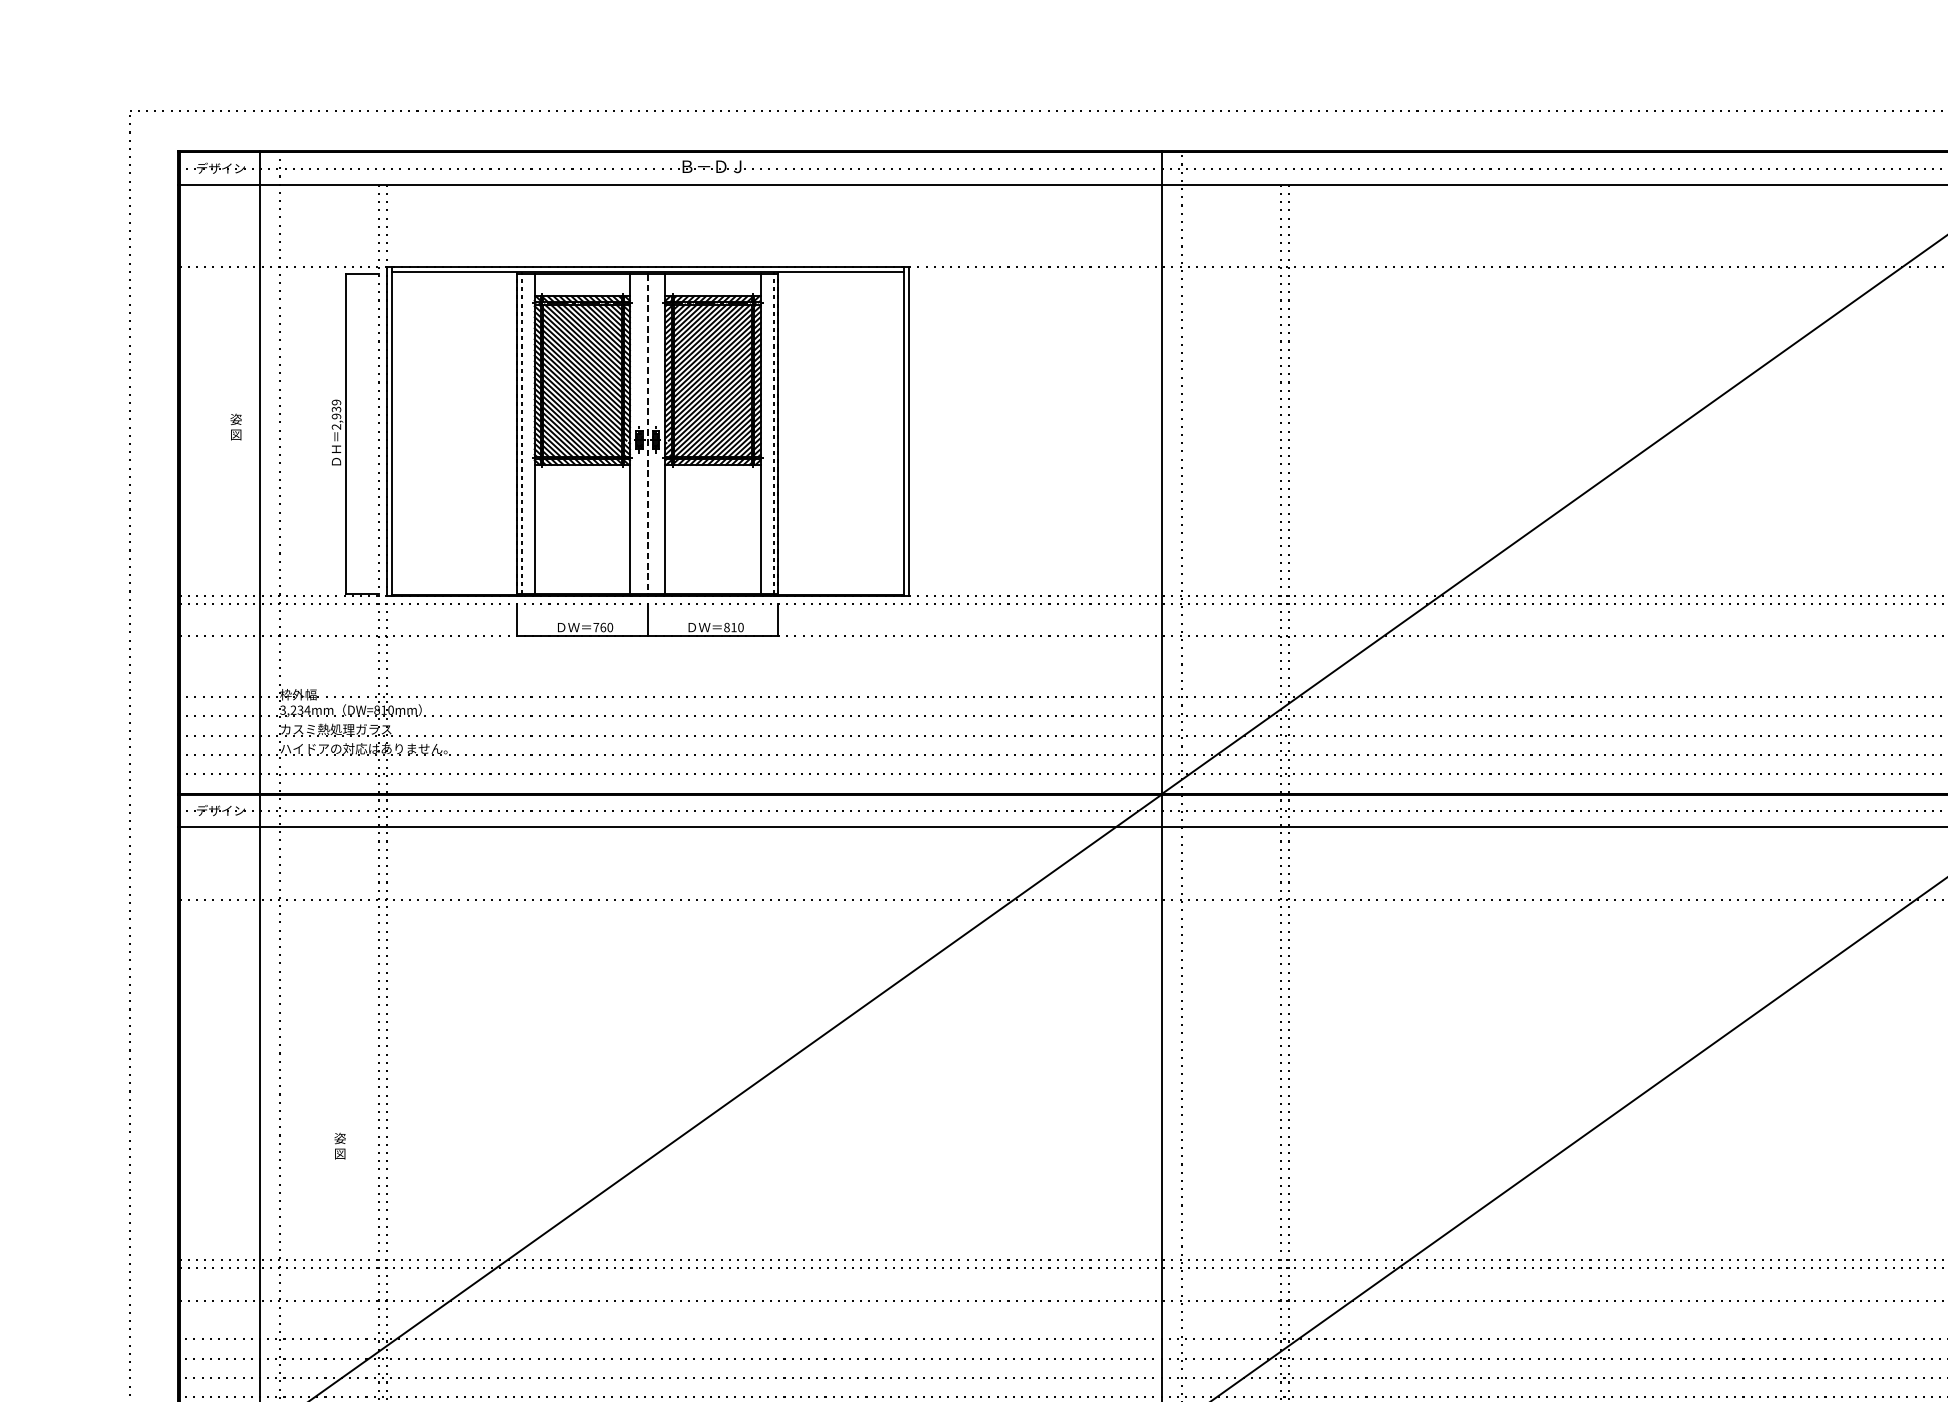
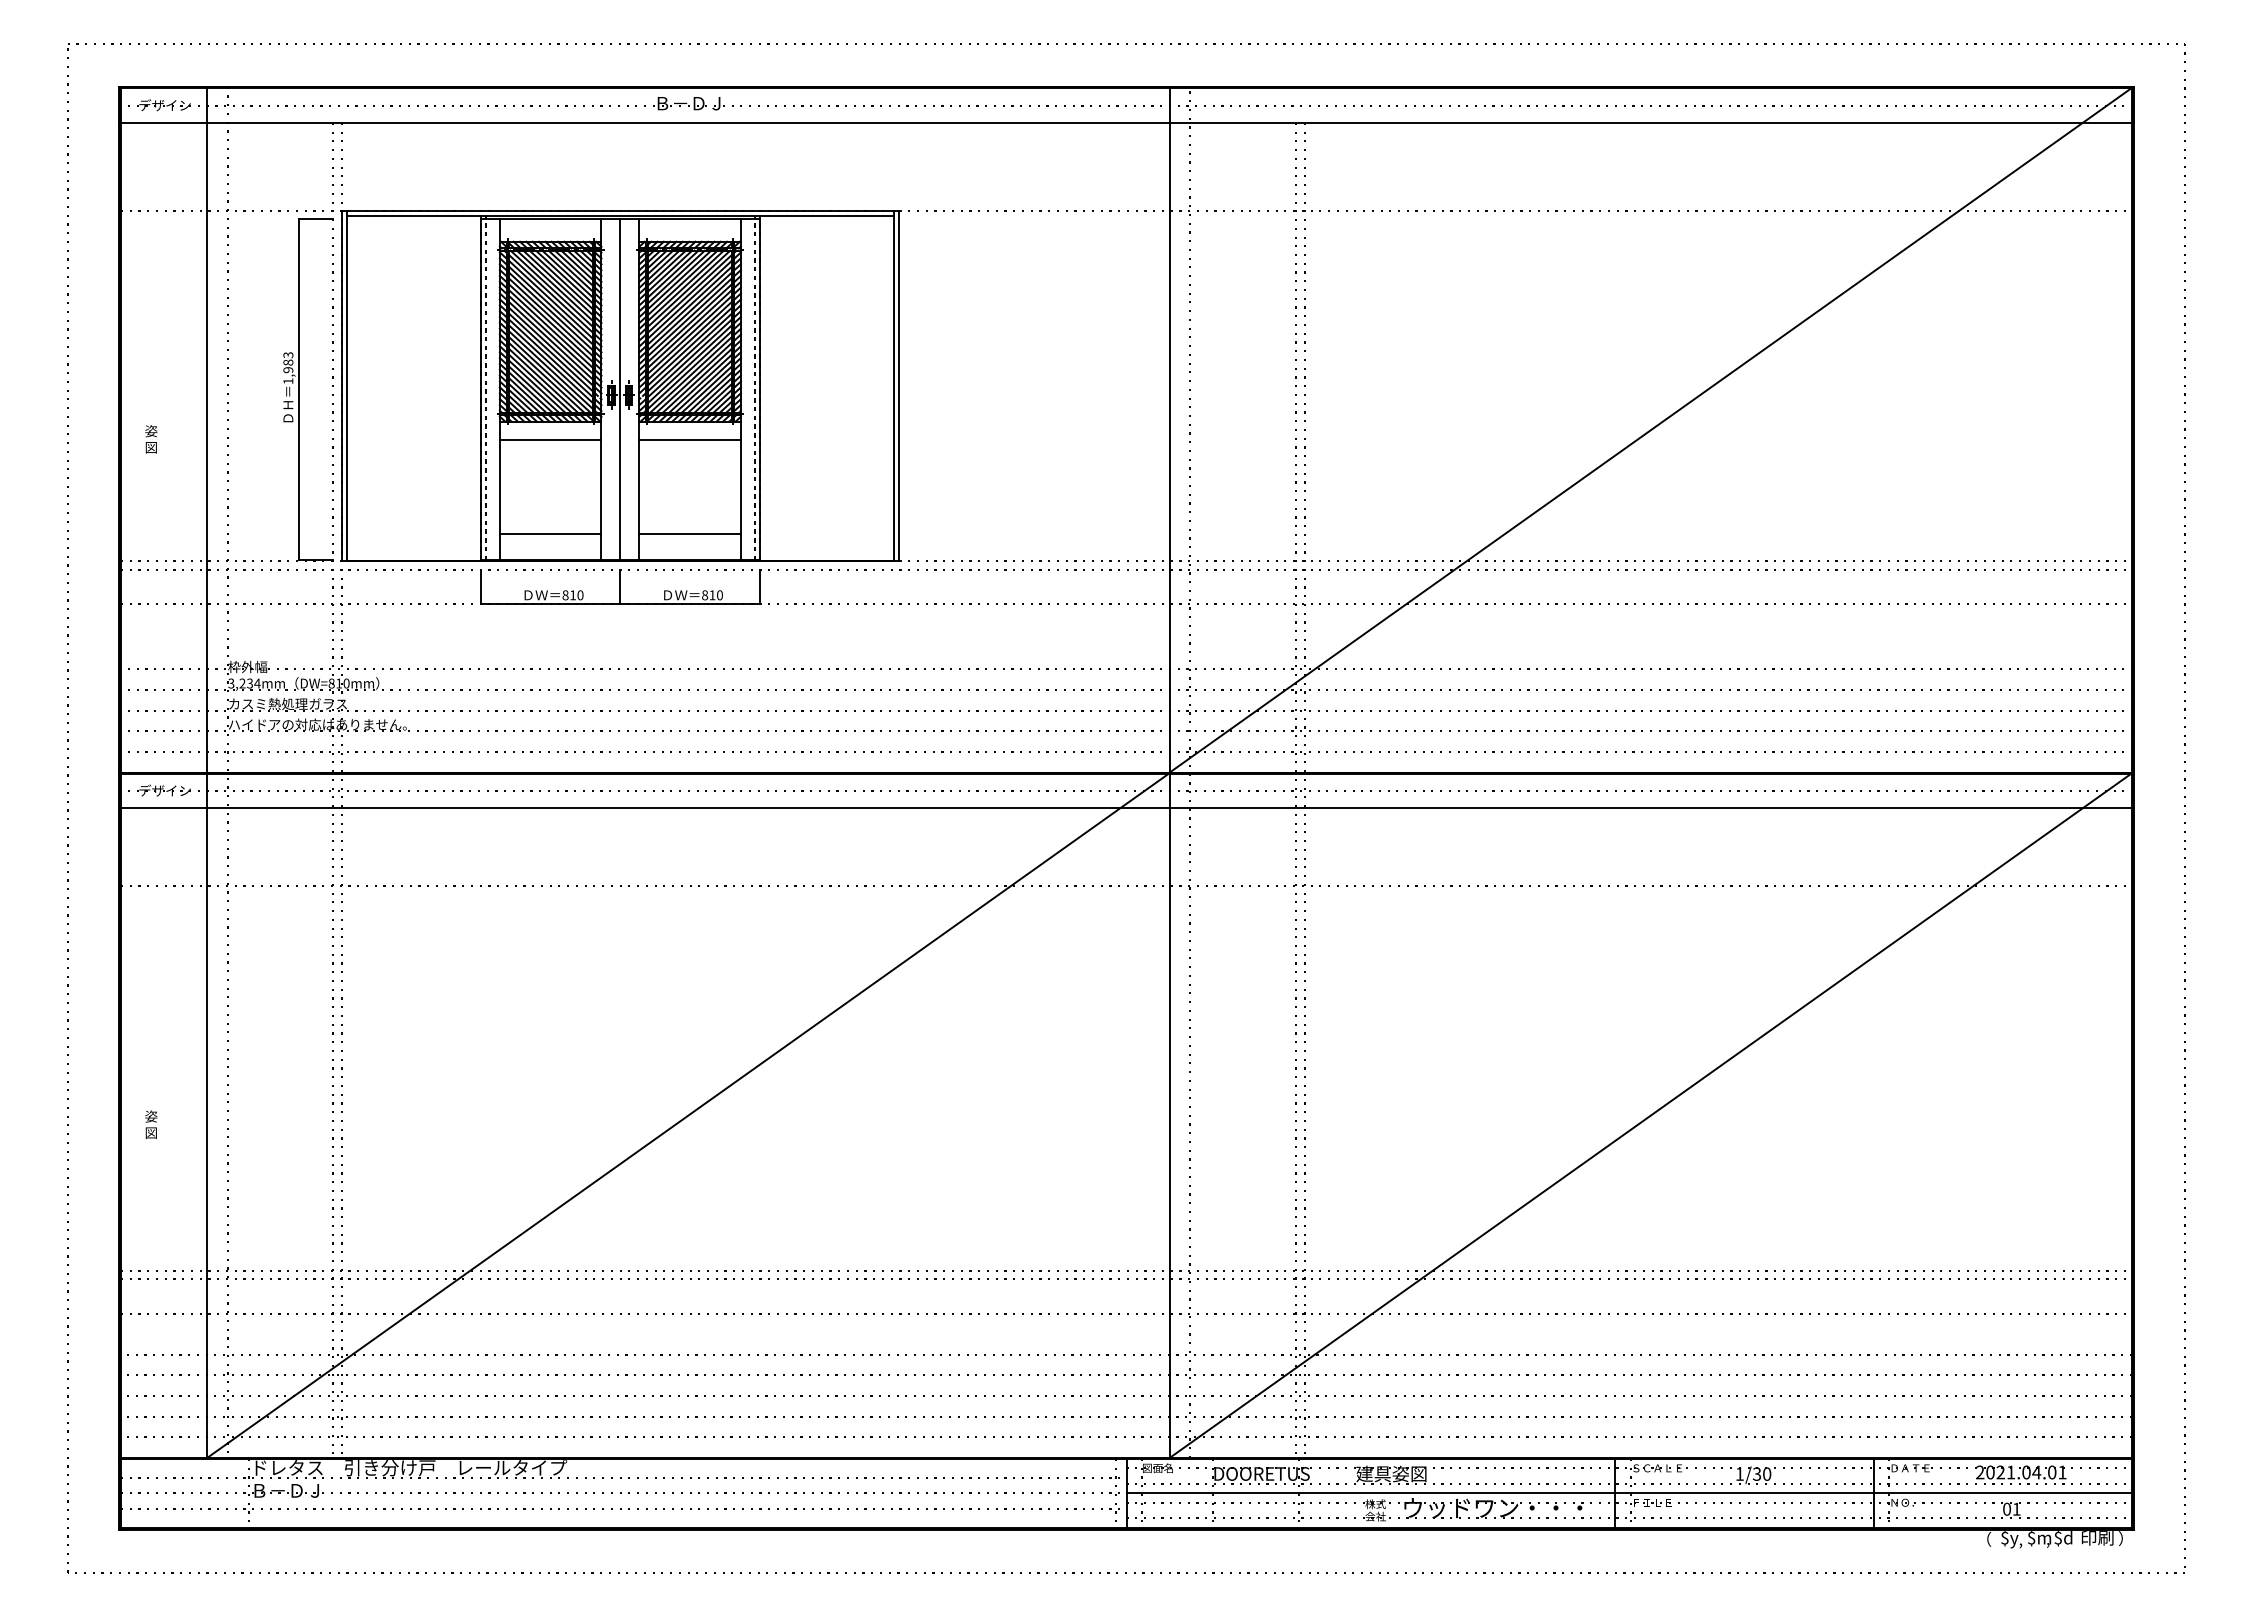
text: (336, 414) -> (288, 368), 2,939 -> 1,983
text: (236, 427) -> (151, 439), moved
line: (647, 434) -> (620, 389), dashed -> solid
line: (582, 481) -> (550, 439), added
line: (712, 481) -> (689, 439), added
line: (582, 570) -> (550, 534), added
line: (712, 570) -> (689, 534), added
text: (599, 627) -> (569, 595), 760 -> 810
text: (340, 1145) -> (151, 1124), moved

